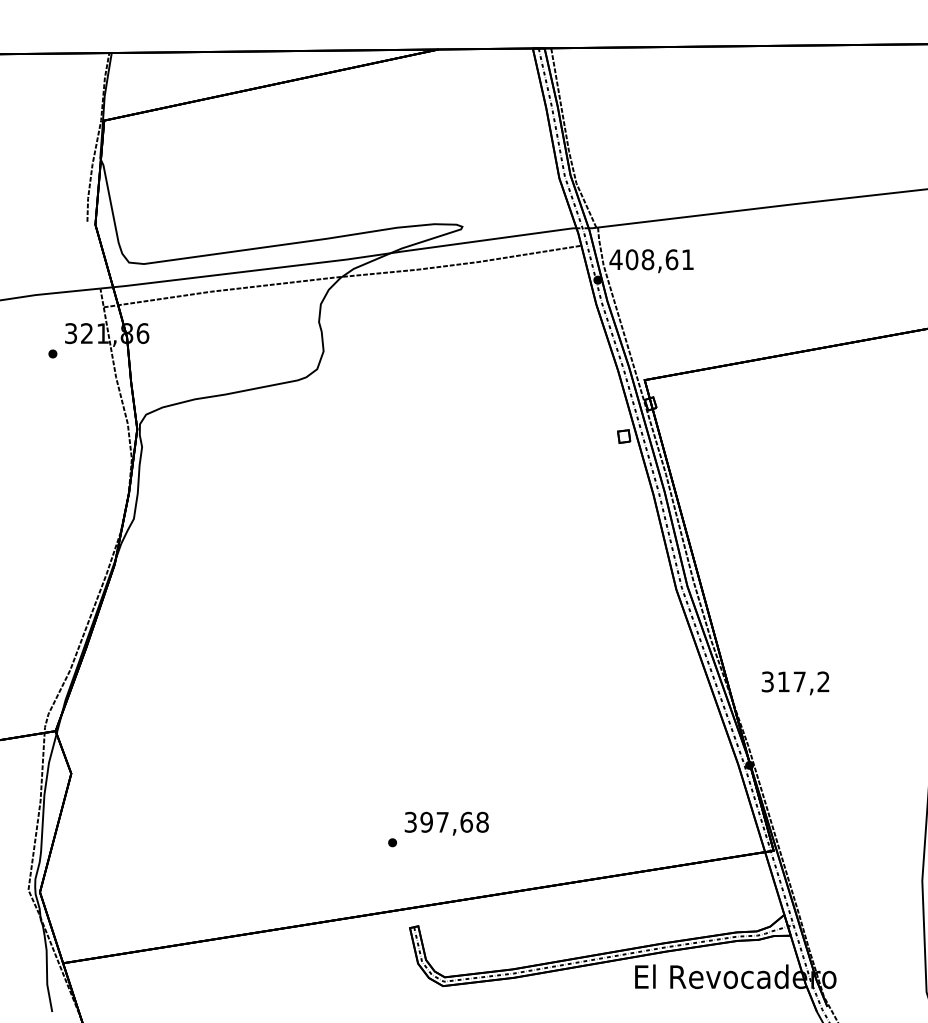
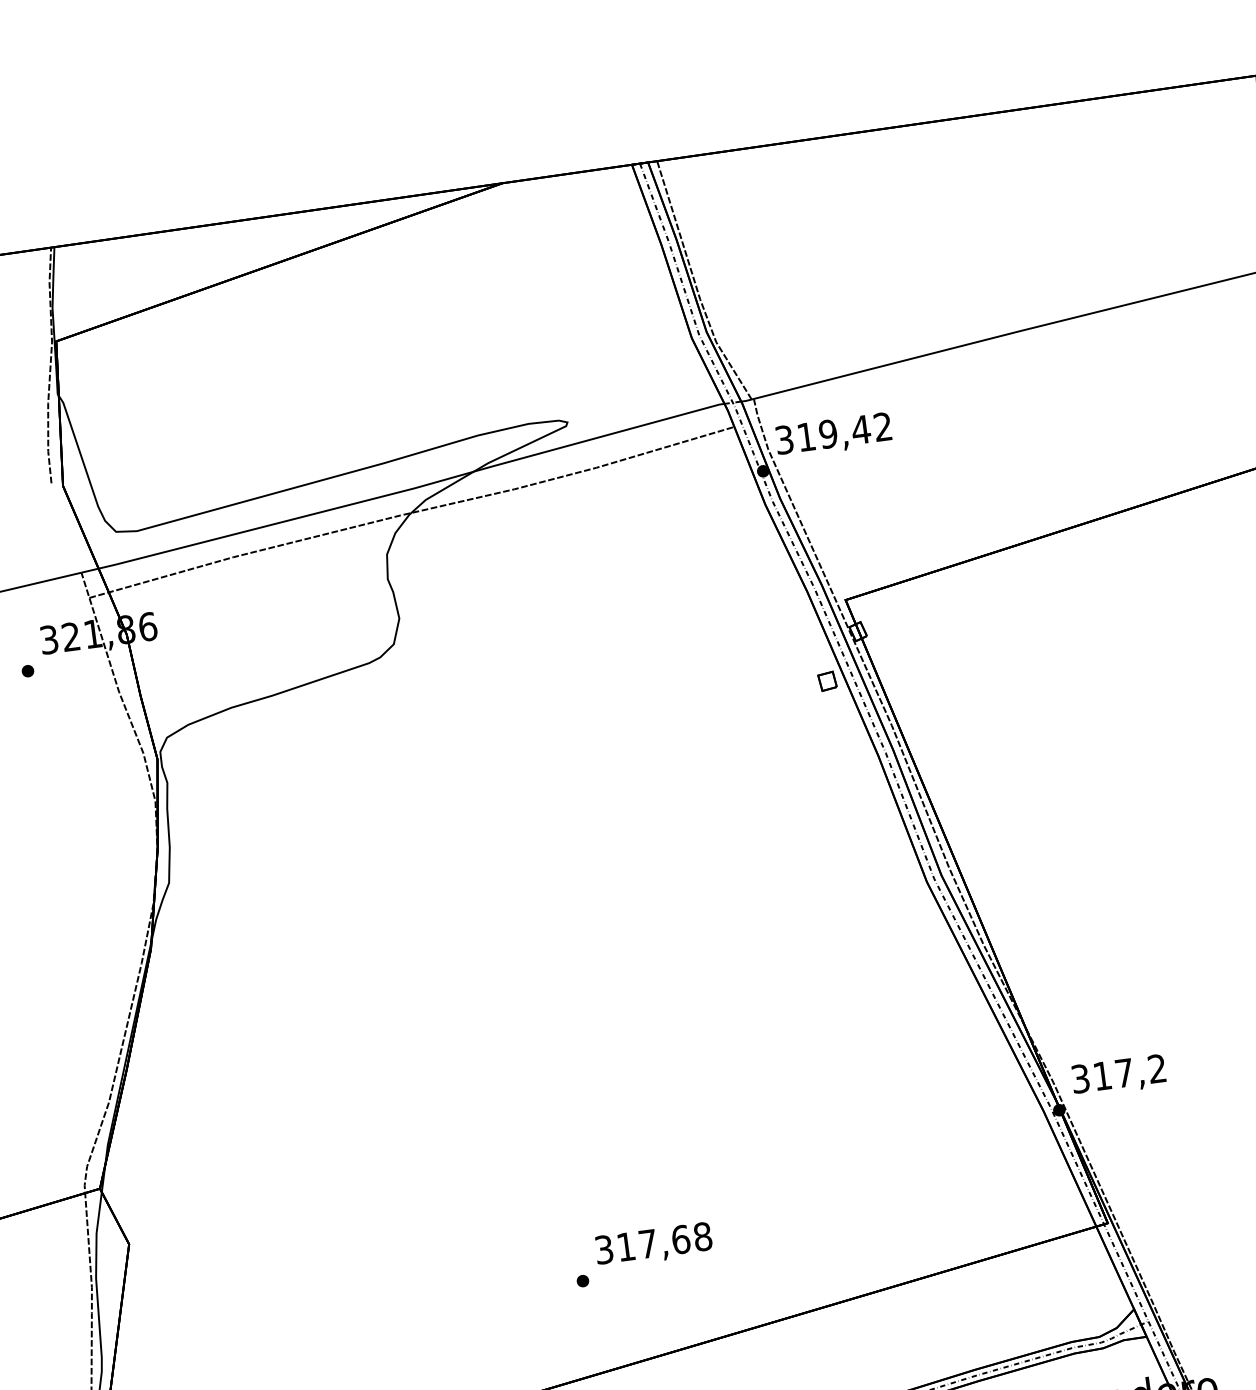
text: (651, 259) -> (833, 433), 408,61 -> 319,42
text: (795, 683) -> (1118, 1076), moved
text: (426, 821) -> (625, 1245), 397,68 -> 317,68

